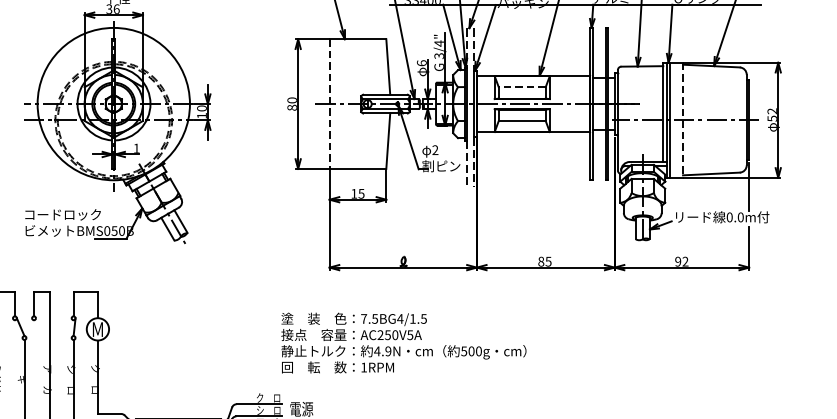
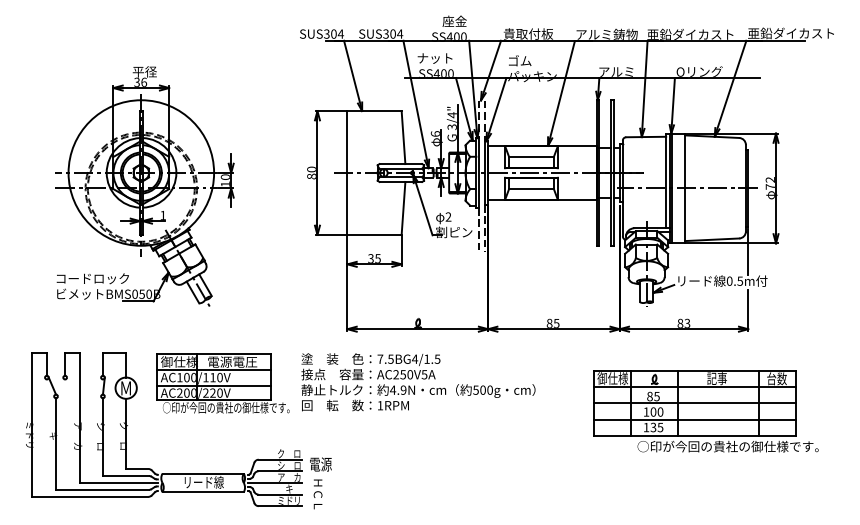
line: (521, 86) -> (530, 156), dashed -> solid
line: (329, 104) -> (347, 173), dashed -> solid
text: (771, 118) -> (769, 186), 52 -> 72
line: (683, 120) -> (685, 188), dashed -> solid
text: (353, 193) -> (370, 258), 15 -> 35
text: (741, 216) -> (740, 280), 0.0m -> 0.5m
text: (681, 261) -> (683, 323), 92 -> 83
part: (198, 324) -> (222, 383), added
text: (403, 343) -> (418, 382), moved
part: (704, 353) -> (705, 411), added

